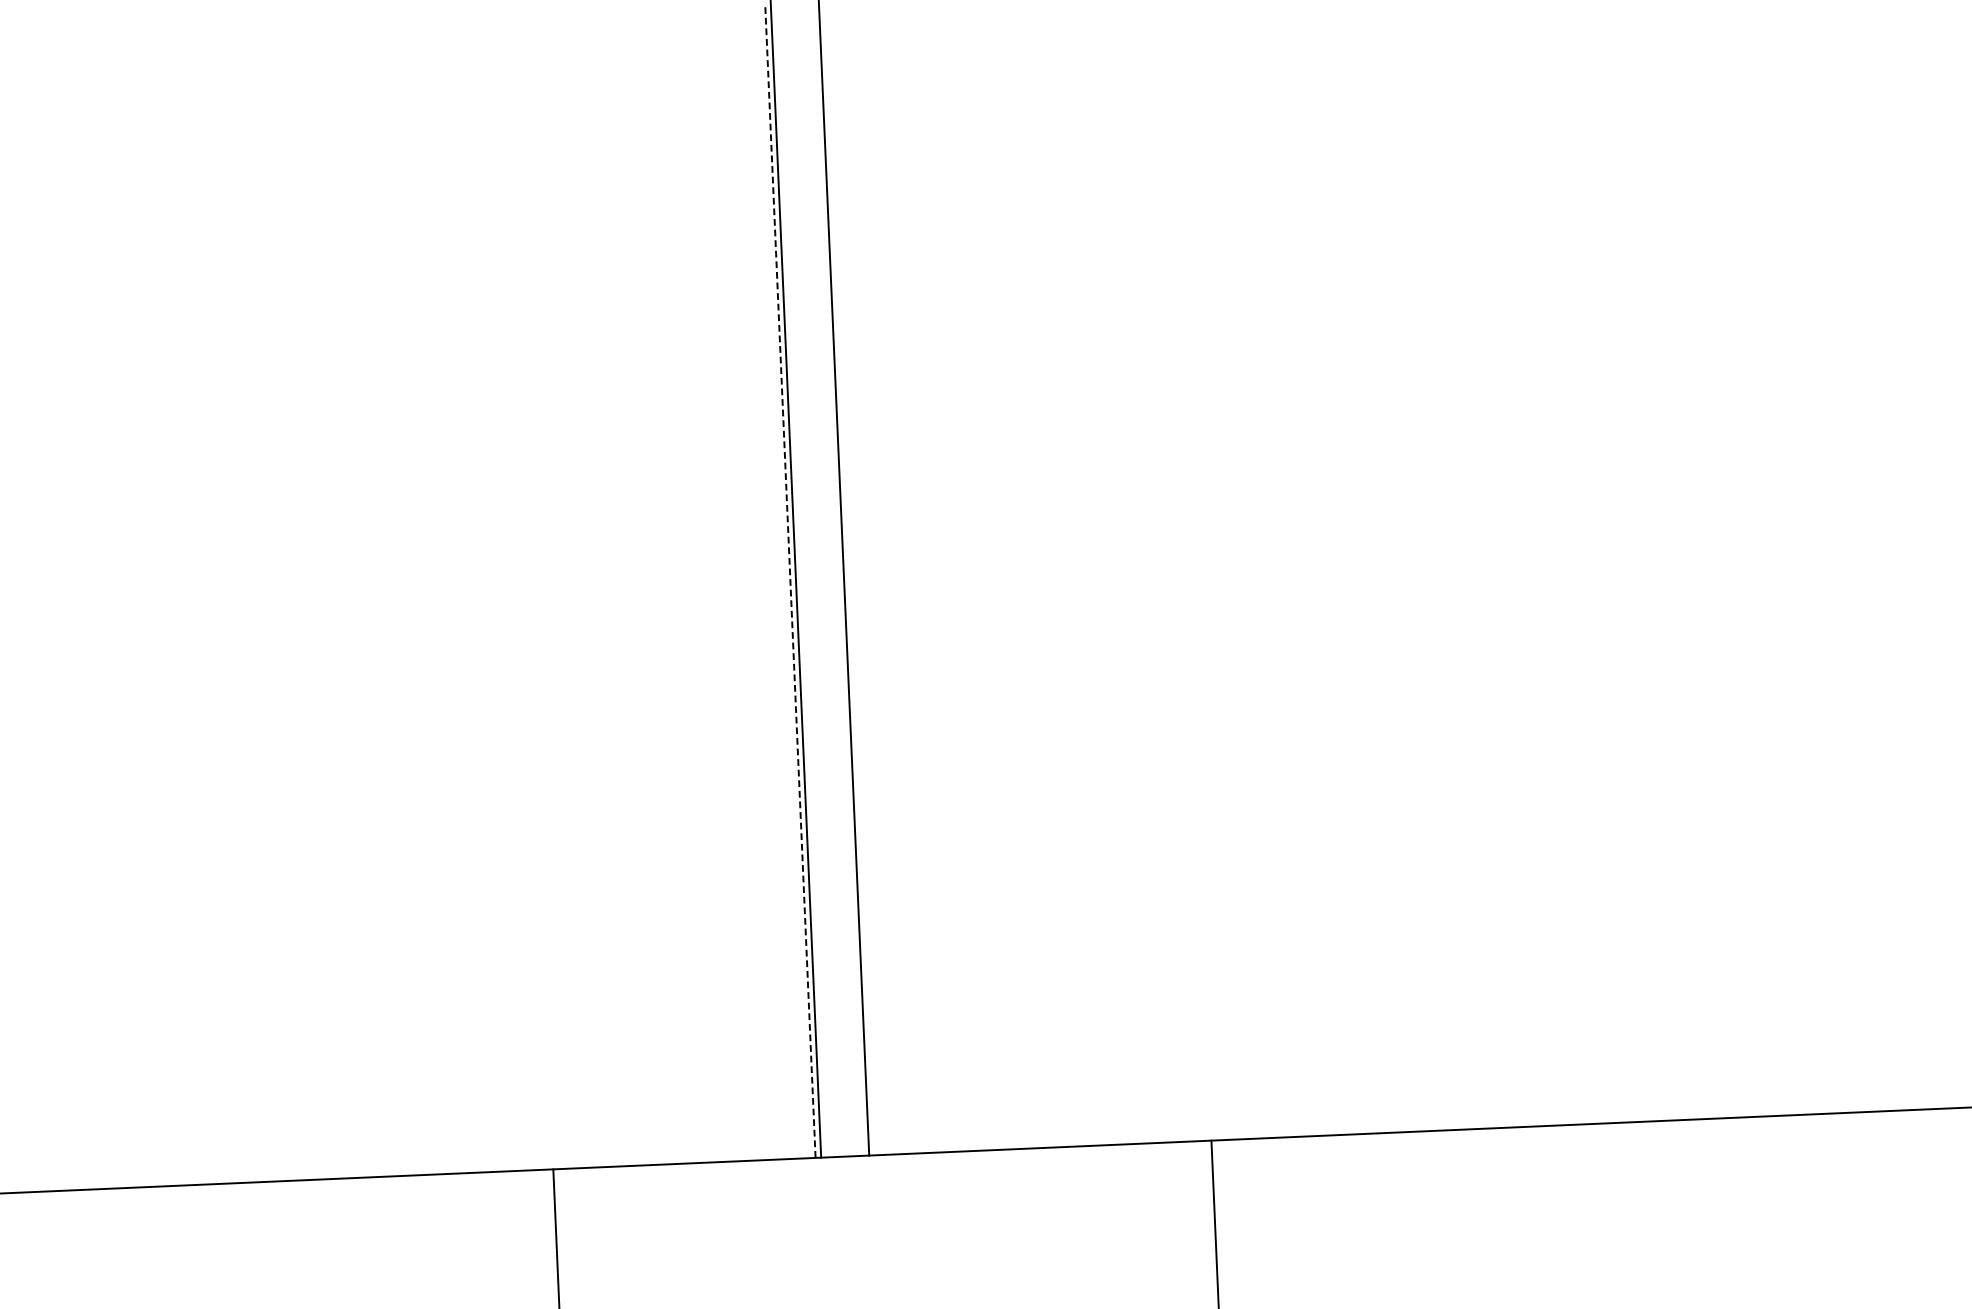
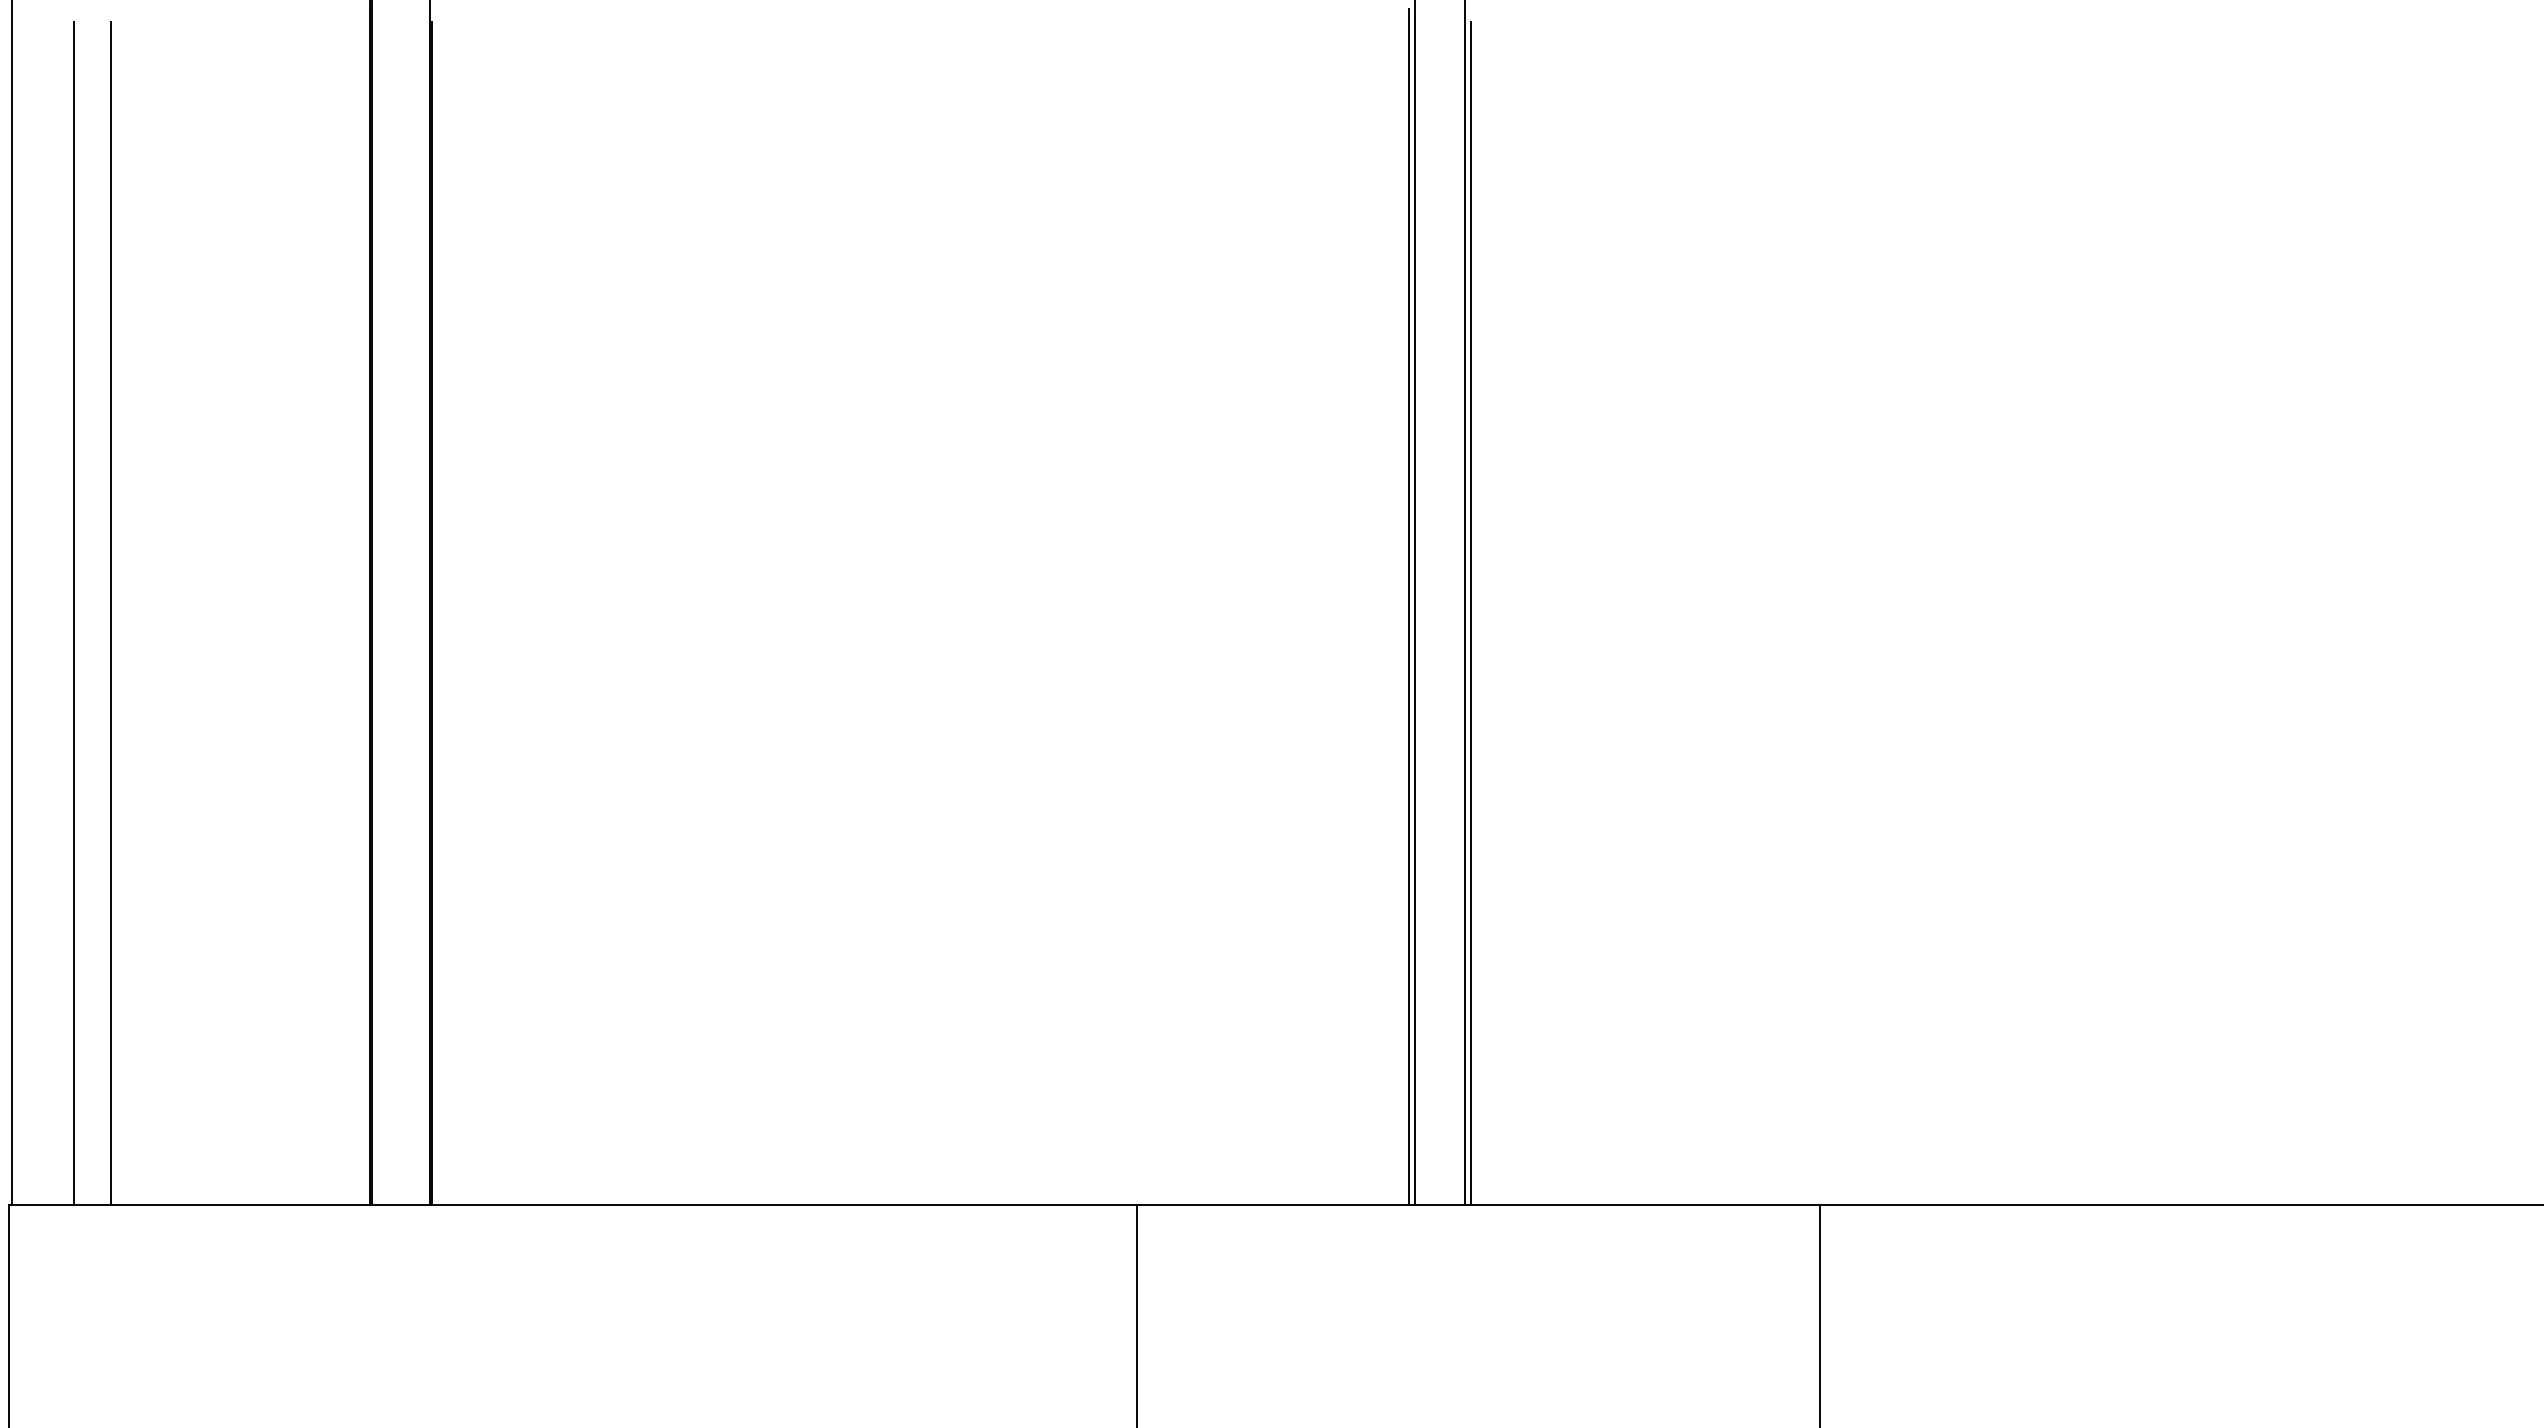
line: (790, 583) -> (1409, 607), dashed -> solid
line: (849, 586) -> (1470, 613), added

